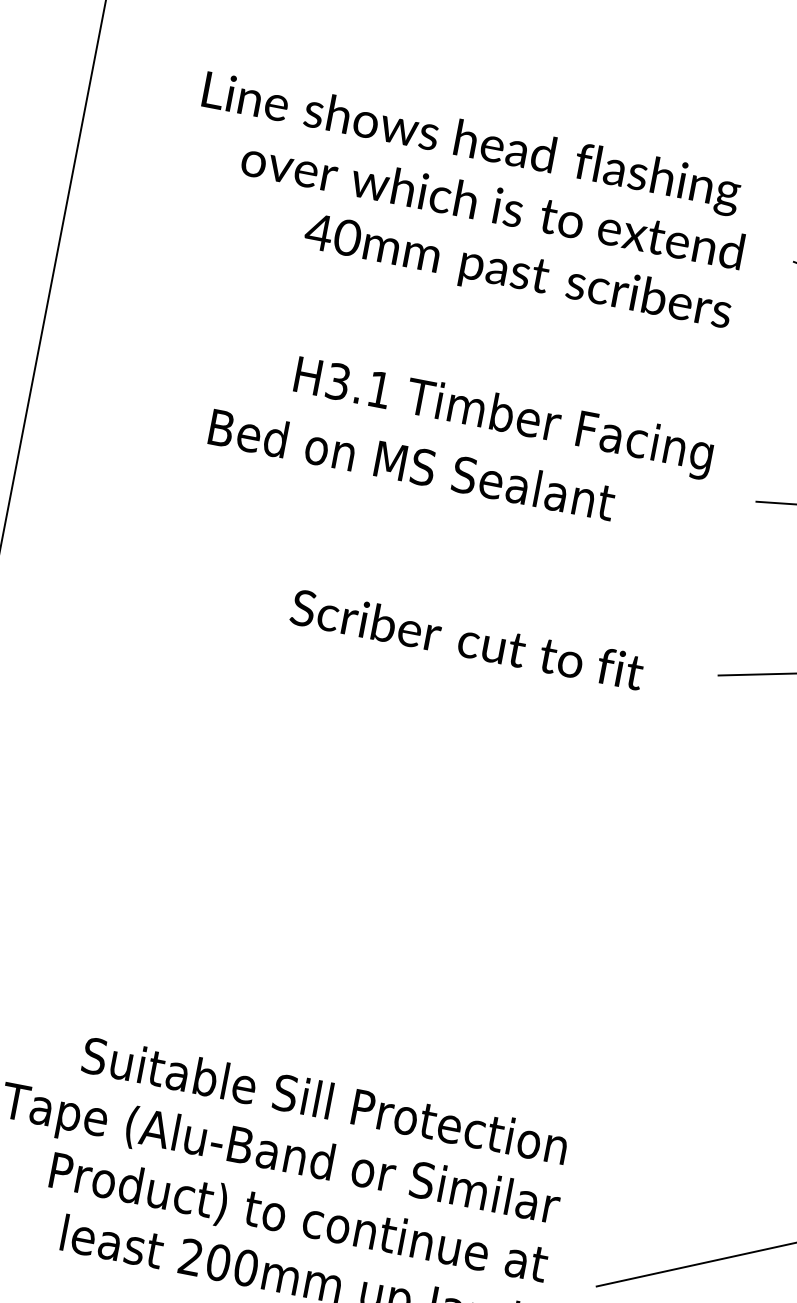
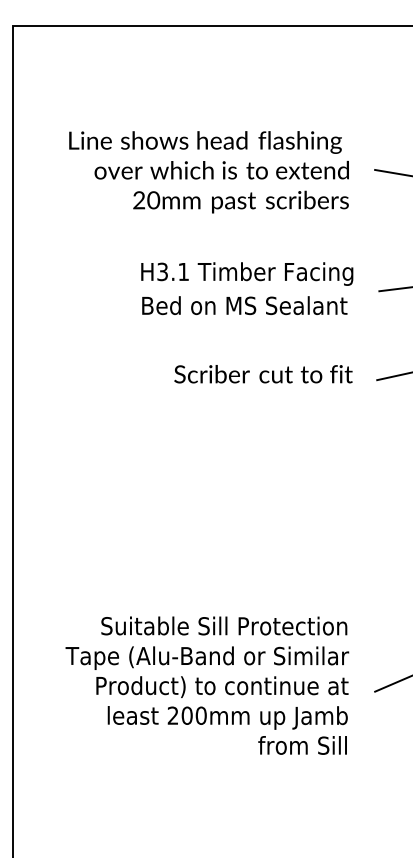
text: (317, 232) -> (138, 200), 40mm -> 20mm
text: (411, 464) -> (244, 305), moved
text: (467, 640) -> (263, 374), moved

